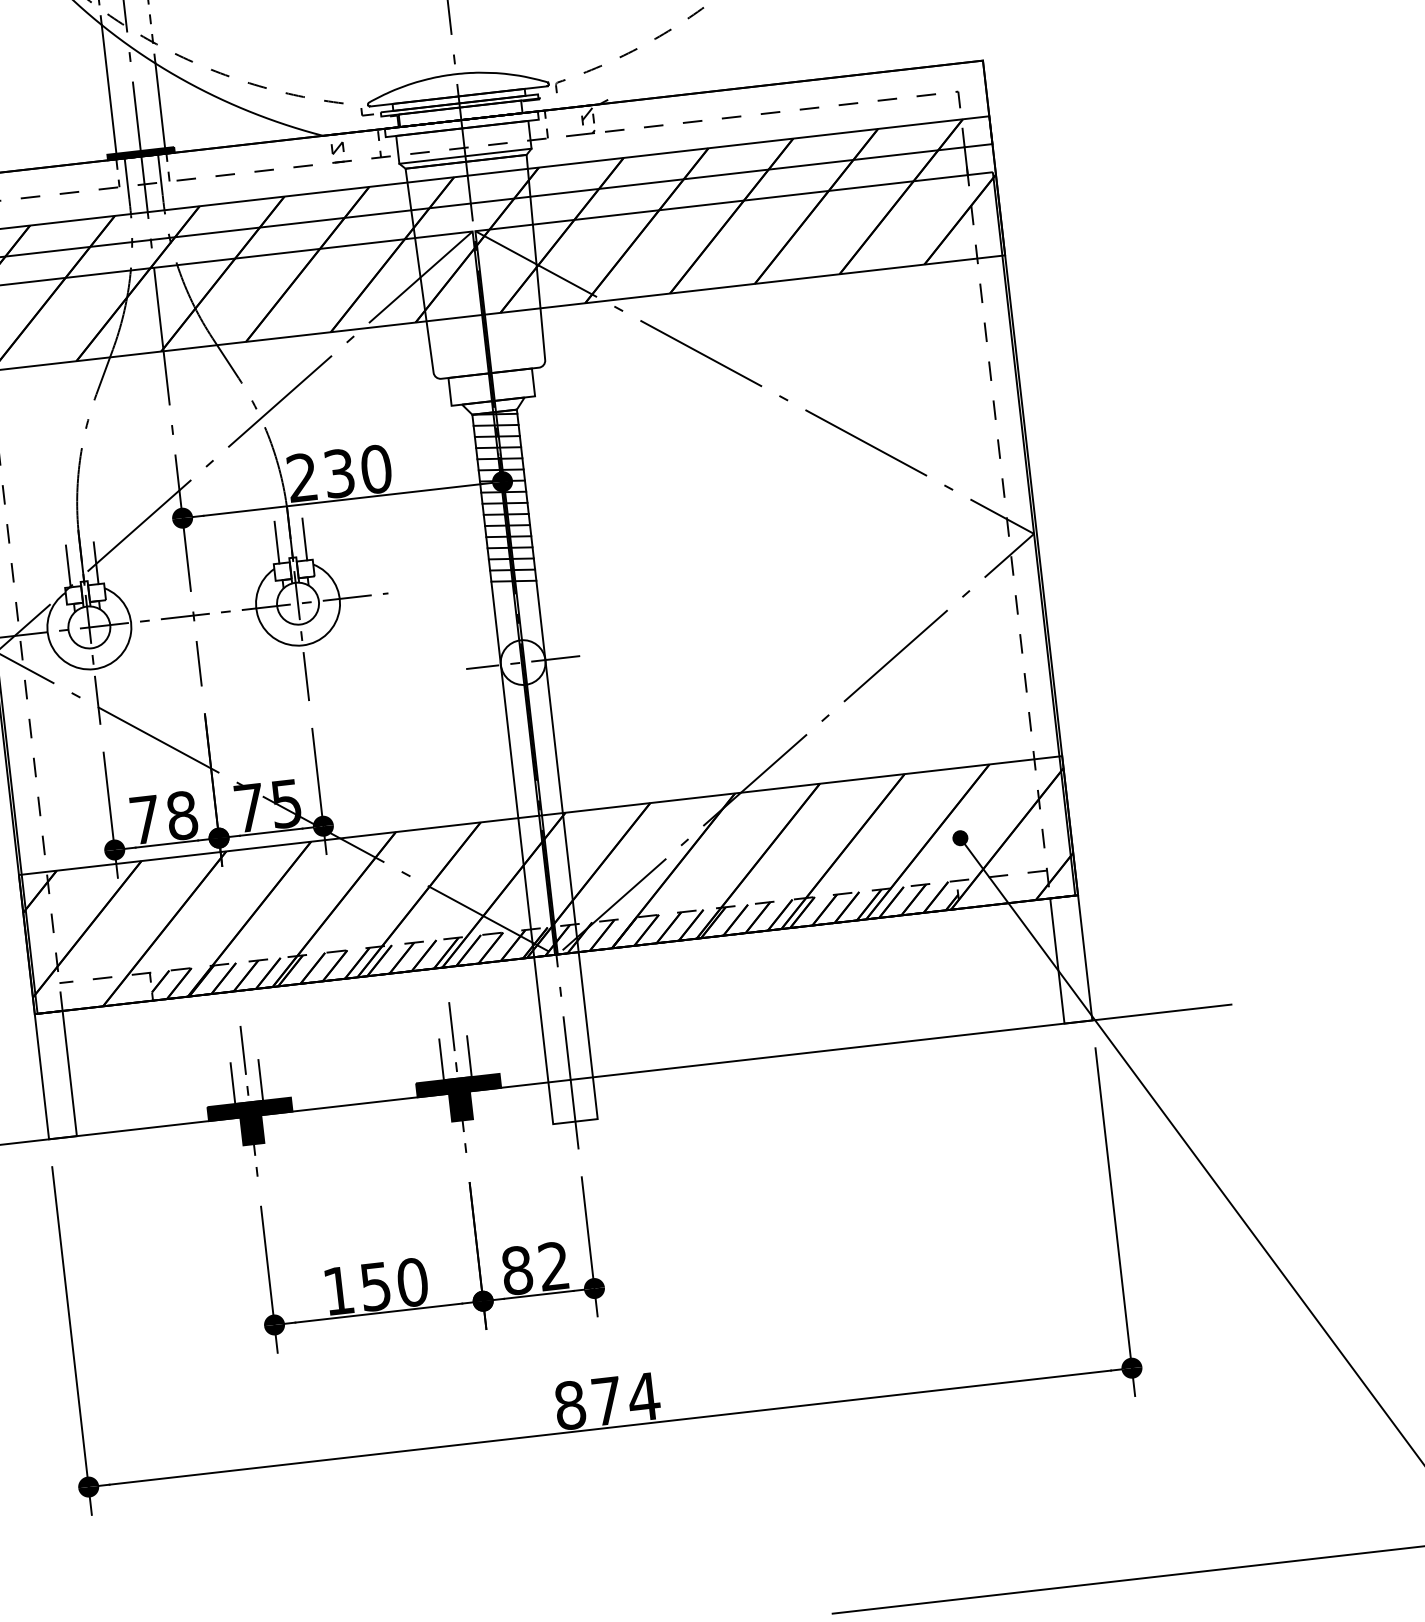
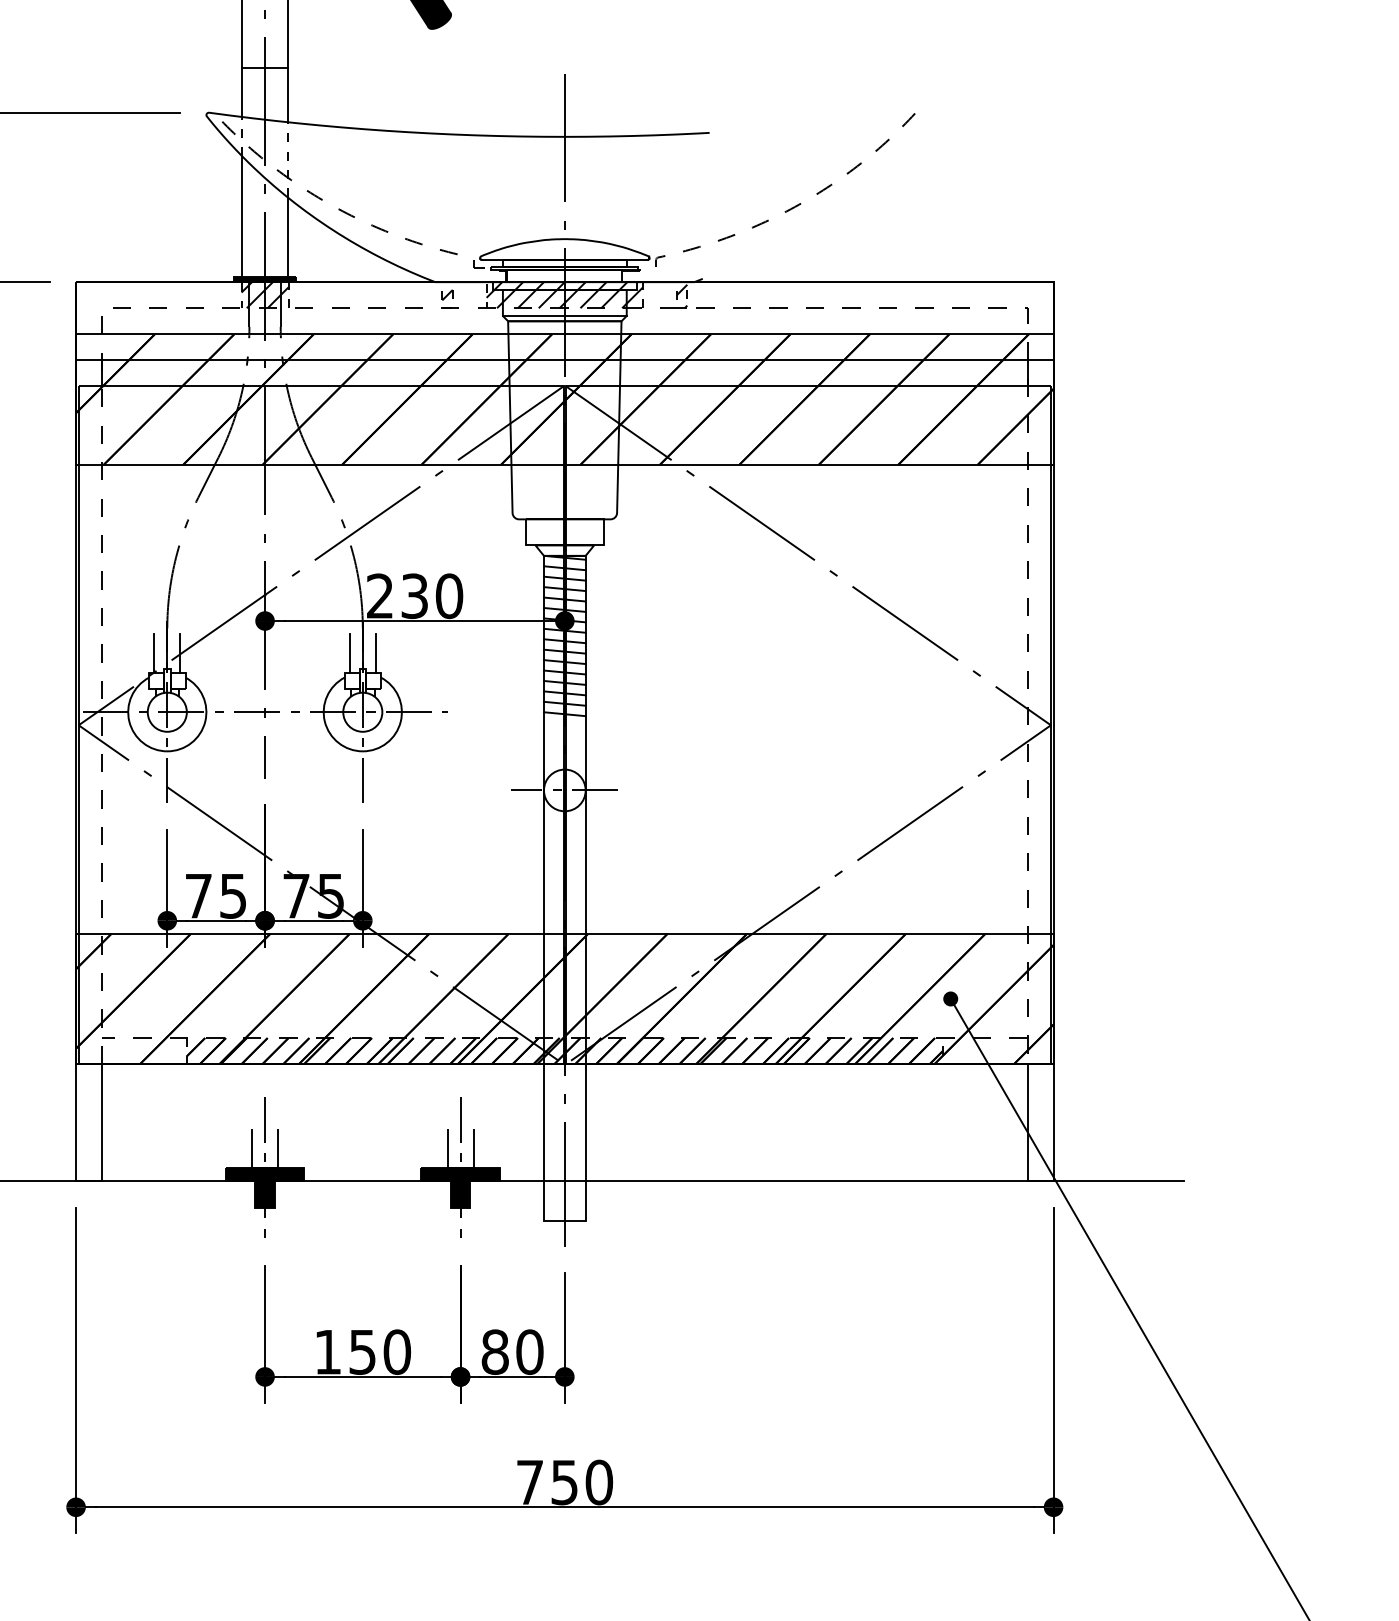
hatch: (462, 134) -> (564, 295), added
hatch: (142, 170) -> (264, 295), added
text: (182, 814) -> (233, 895), 78 -> 75
text: (553, 1265) -> (529, 1351), 82 -> 80
text: (606, 1401) -> (564, 1482), 874 -> 750

